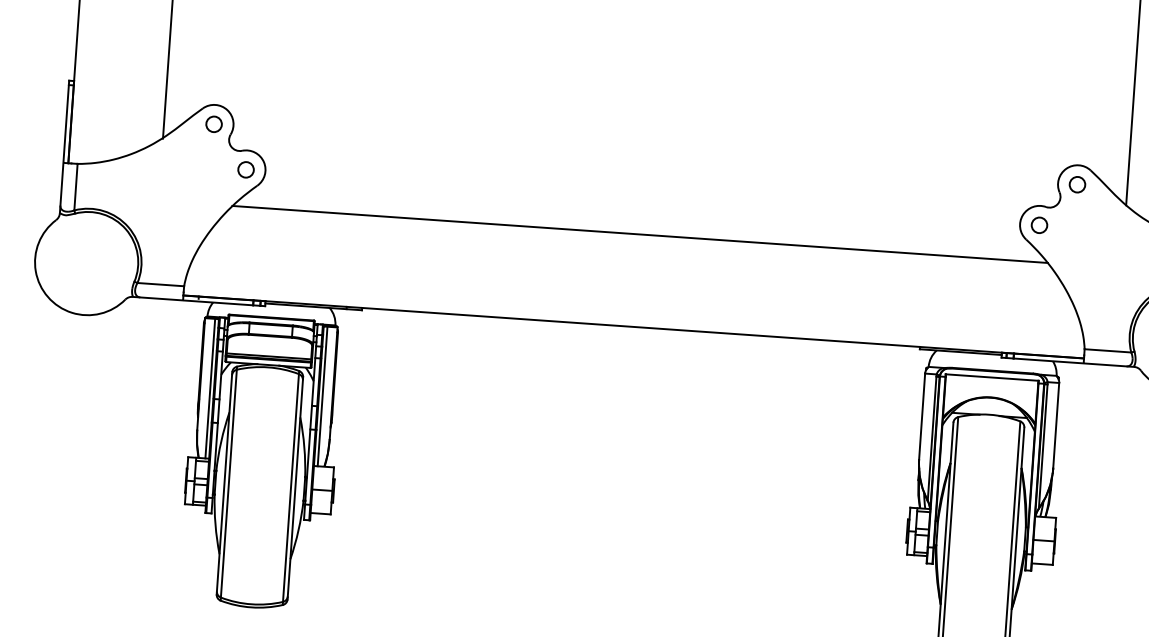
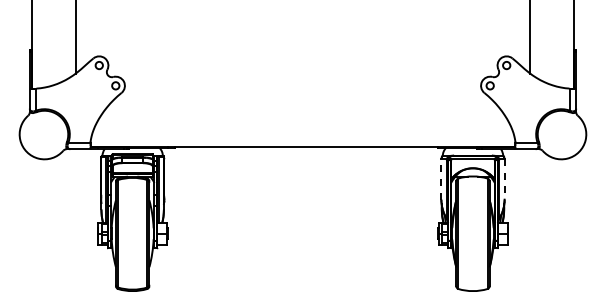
line: (639, 234) -> (302, 103), removed
line: (922, 414) -> (441, 178), solid -> dashed
line: (1055, 425) -> (504, 179), solid -> dashed

